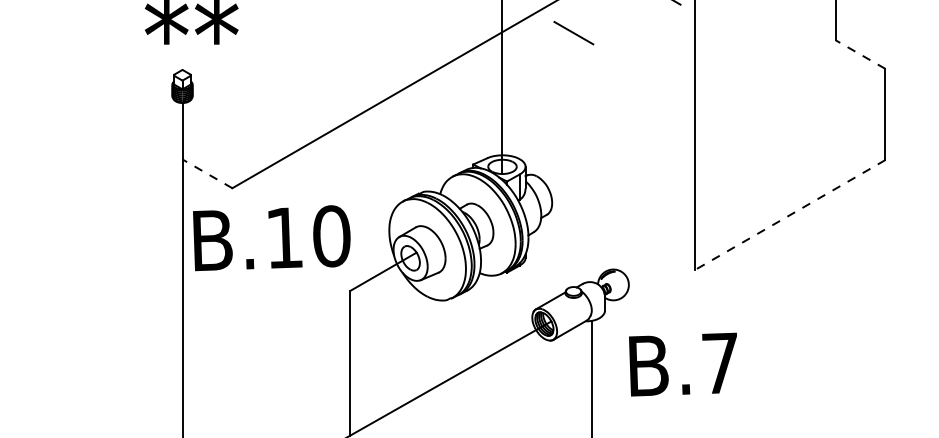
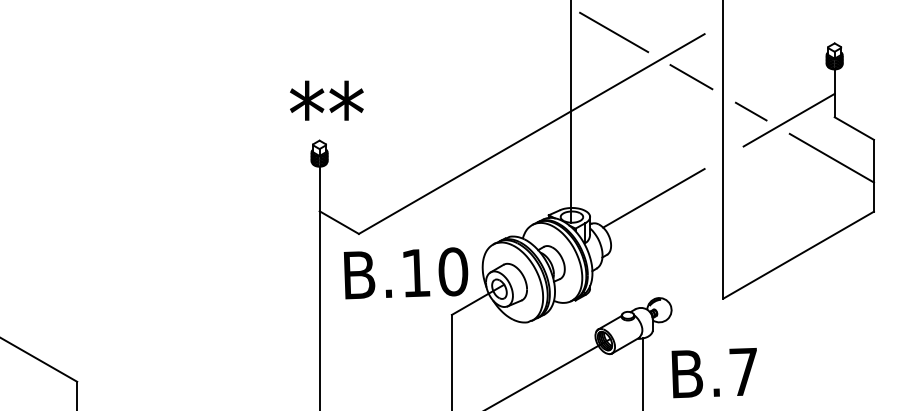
line: (574, 32) -> (751, 111), moved
line: (777, 43) -> (788, 119), added
line: (860, 54) -> (854, 128), dashed -> solid
line: (831, 91) -> (831, 157), added
line: (605, 143) -> (653, 198), added
line: (207, 173) -> (339, 222), dashed -> solid
line: (789, 215) -> (798, 255), dashed -> solid
text: (271, 238) -> (405, 273), moved

